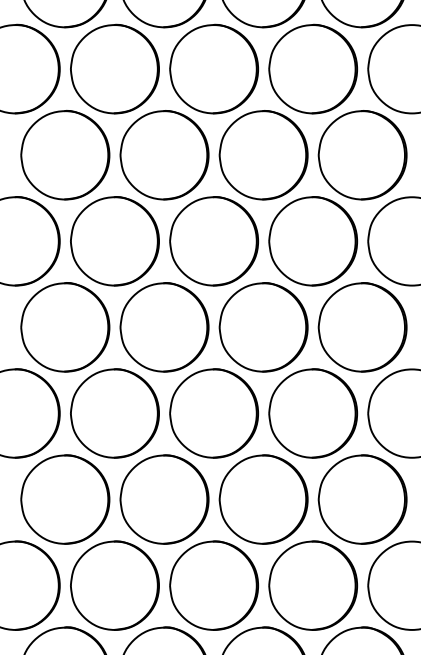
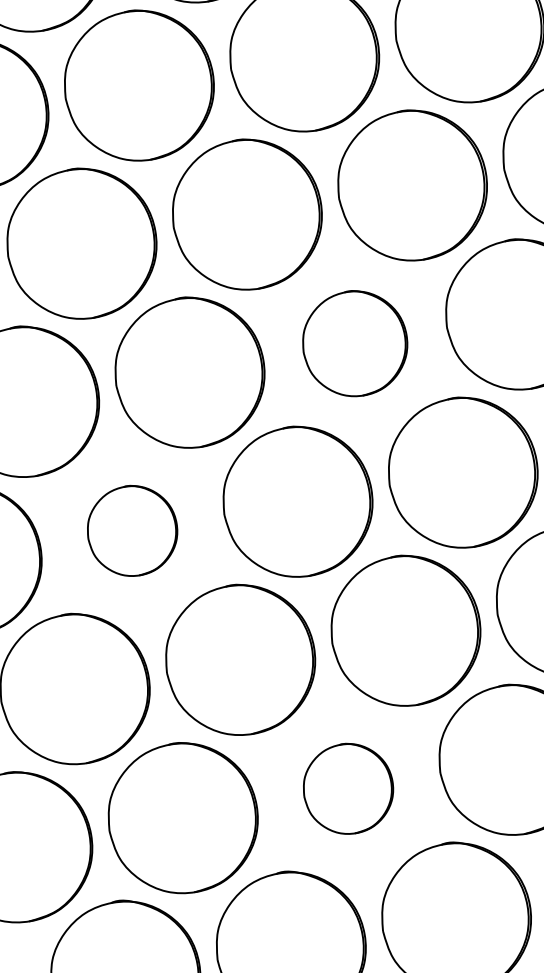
part: (263, 327) -> (354, 343), size x0.7
part: (114, 413) -> (131, 531), size x0.6
part: (213, 585) -> (347, 788), size x0.6

